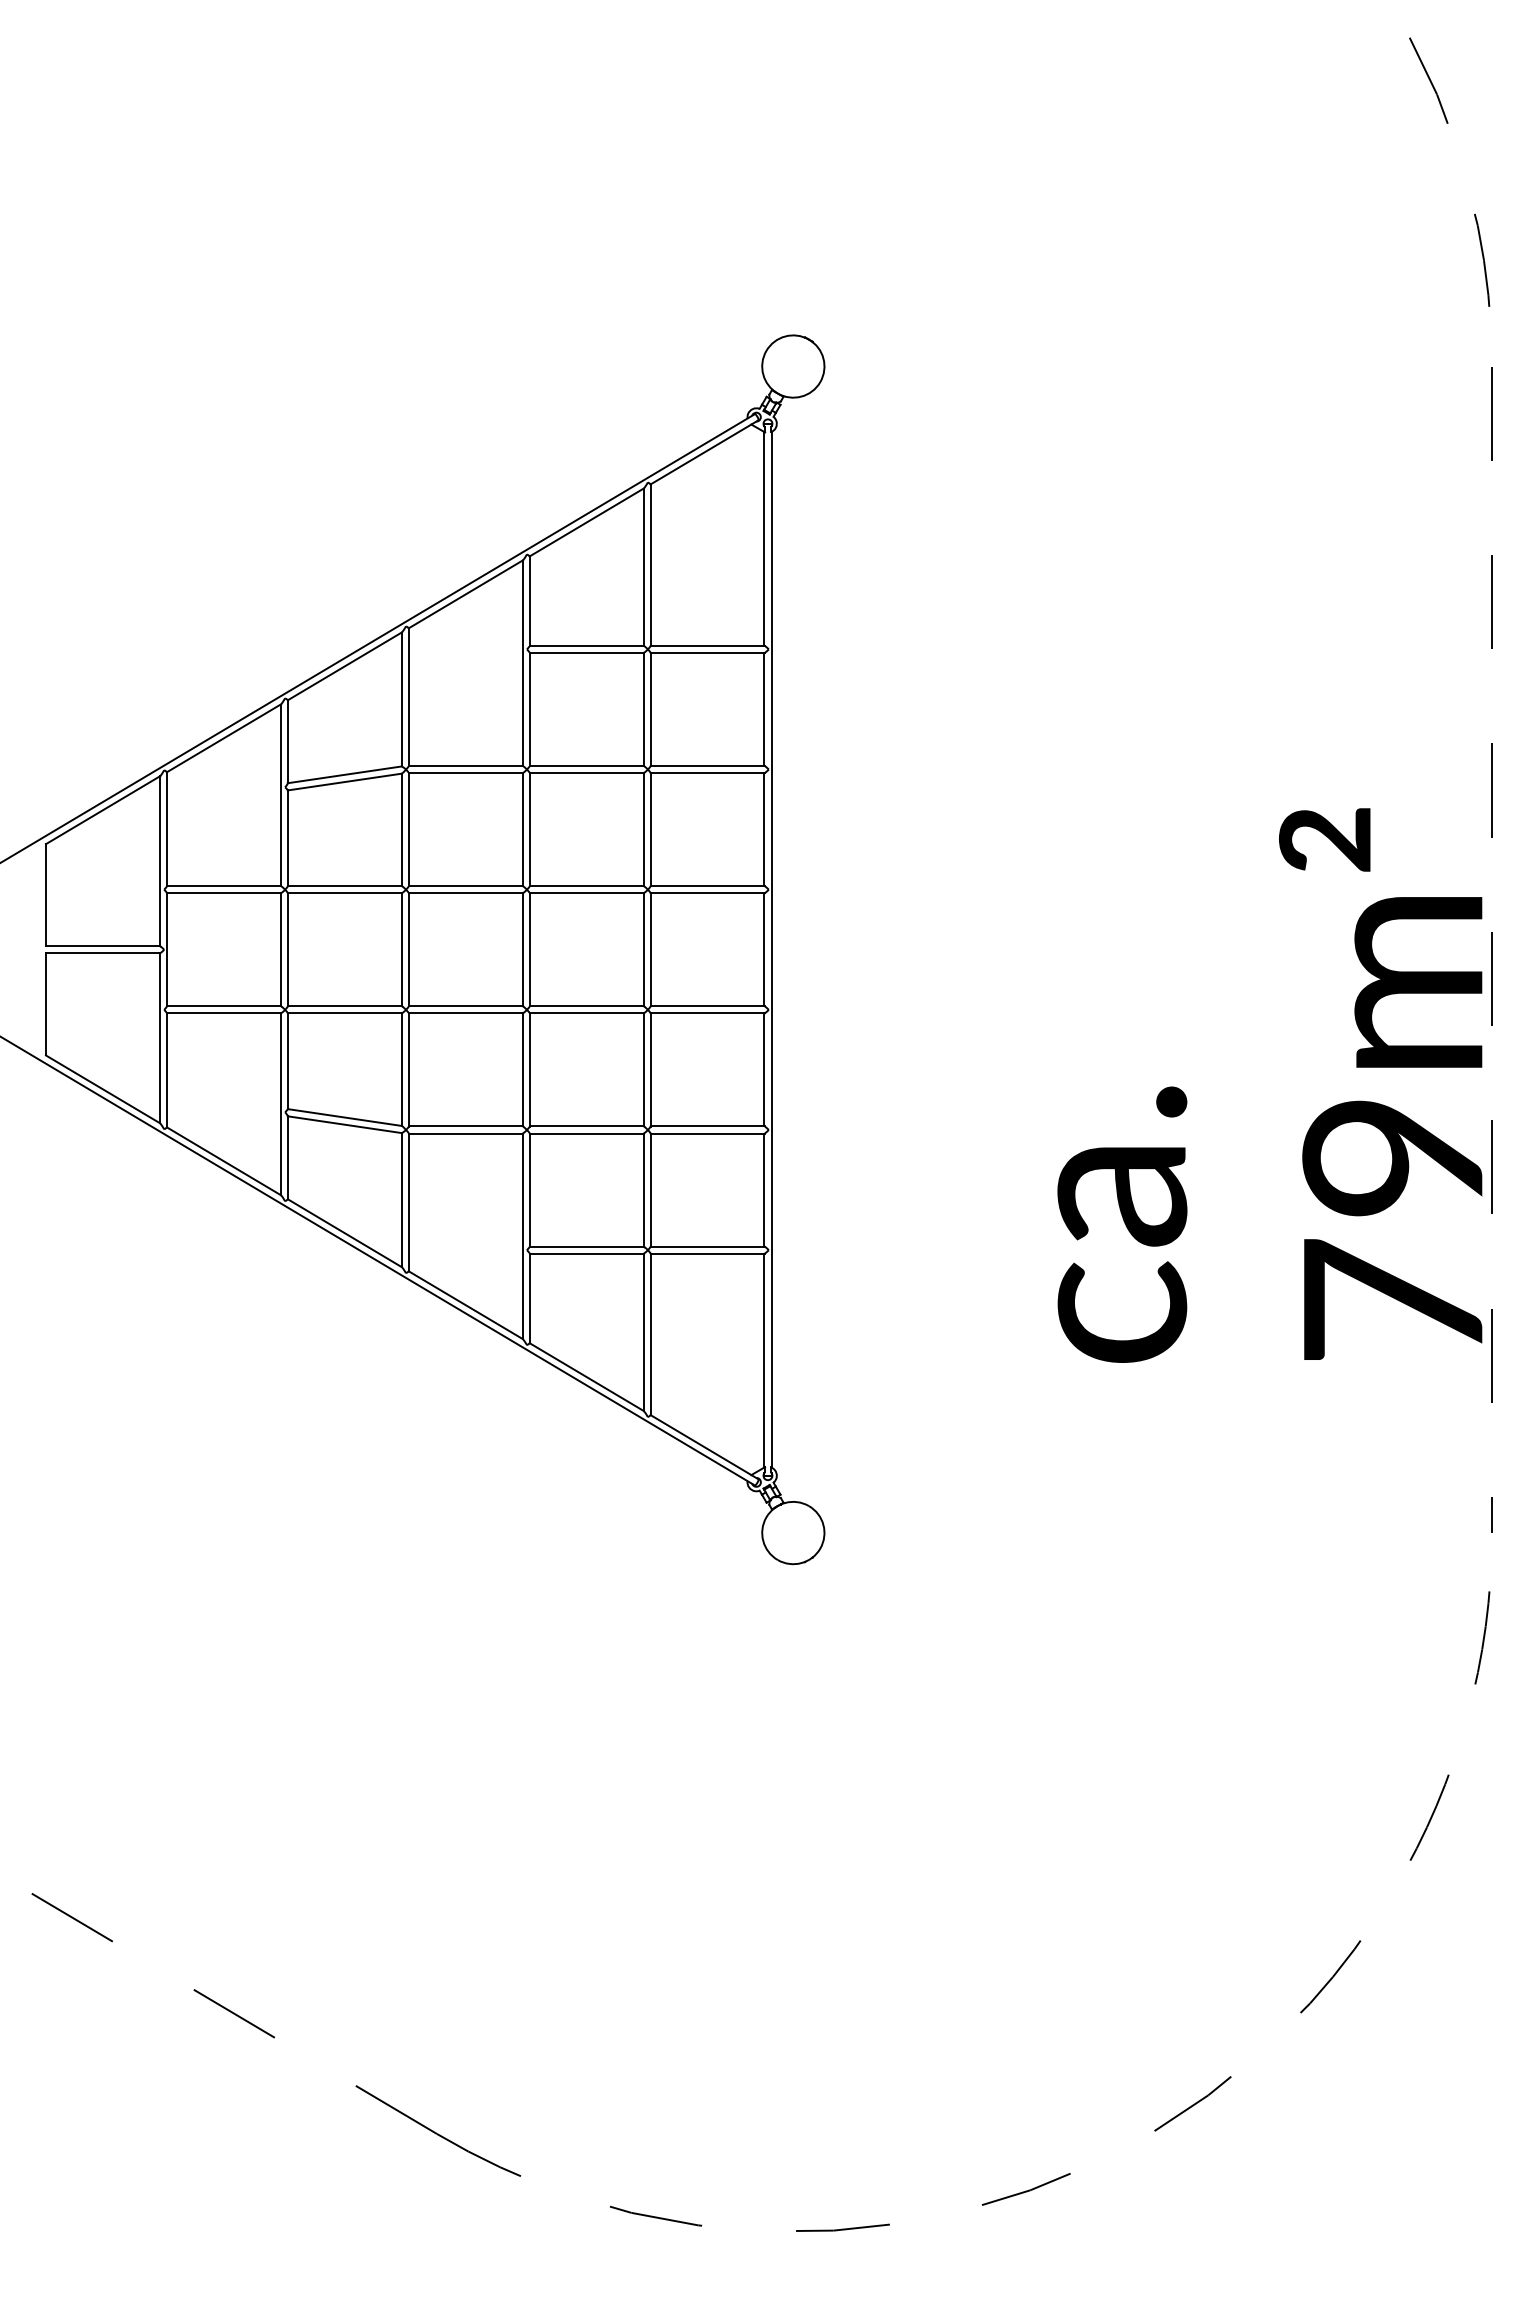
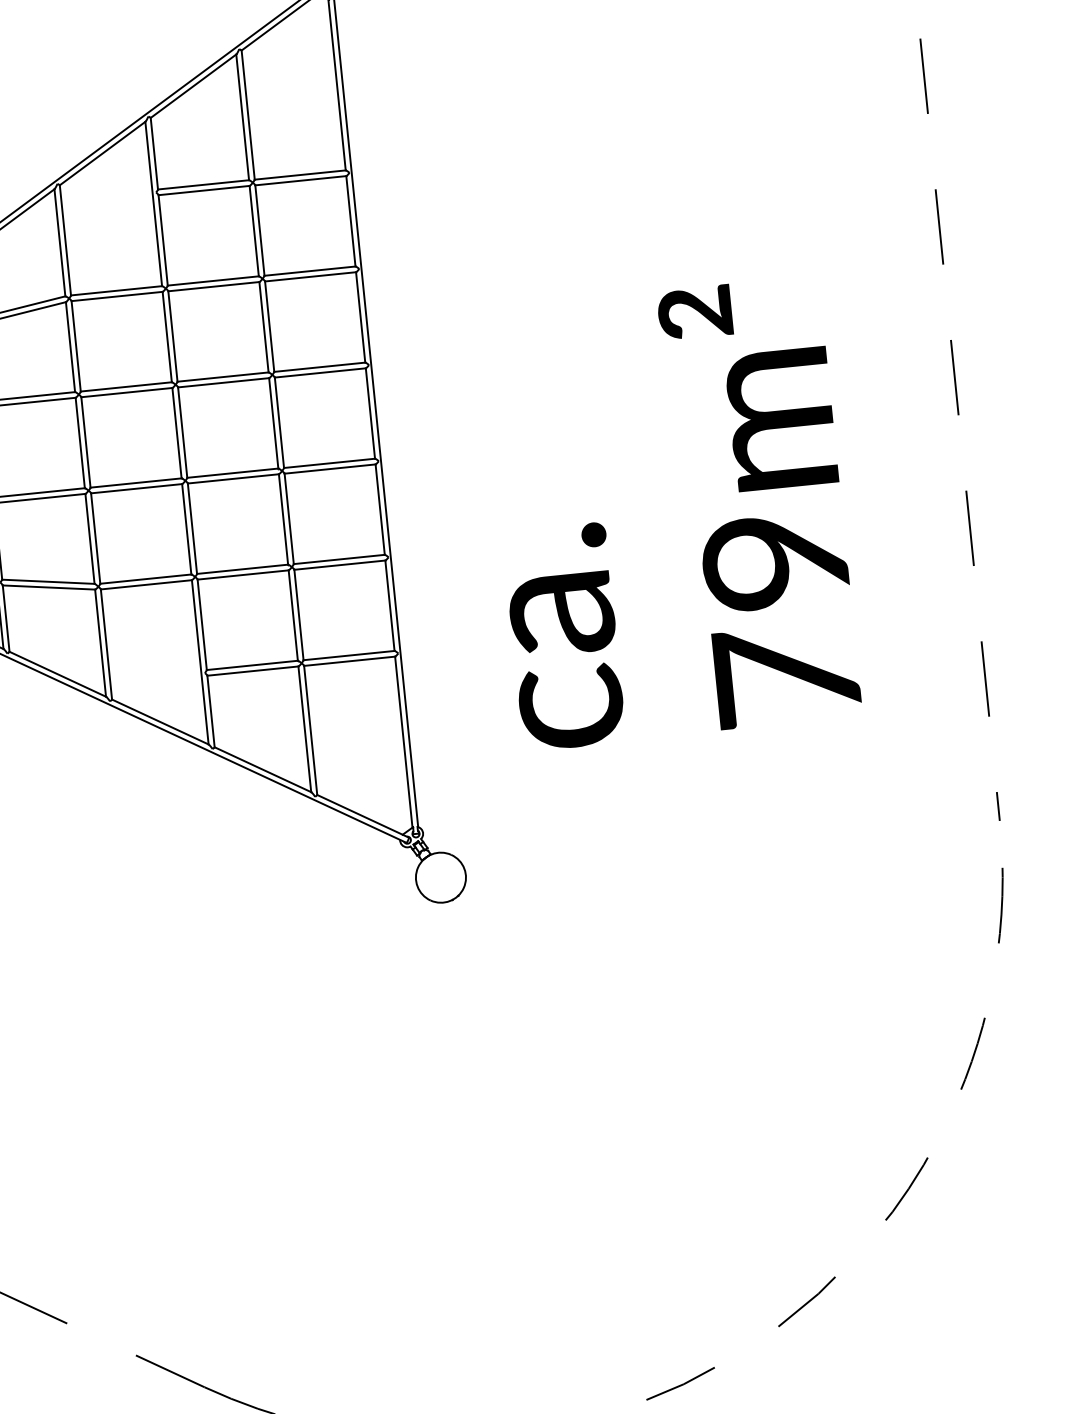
text: (1269, 1085) -> (670, 513), moved

